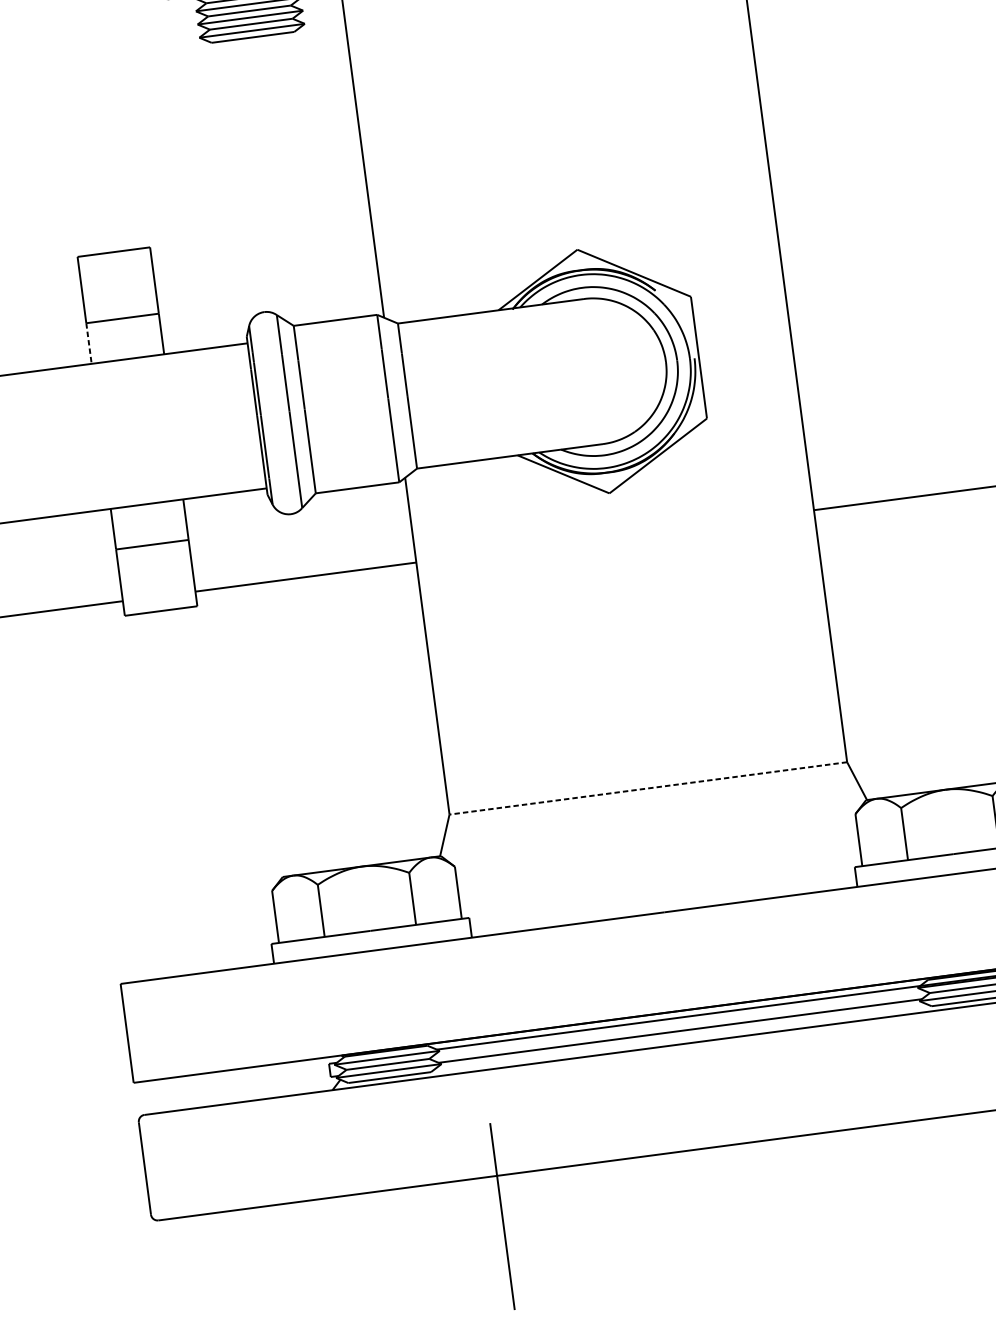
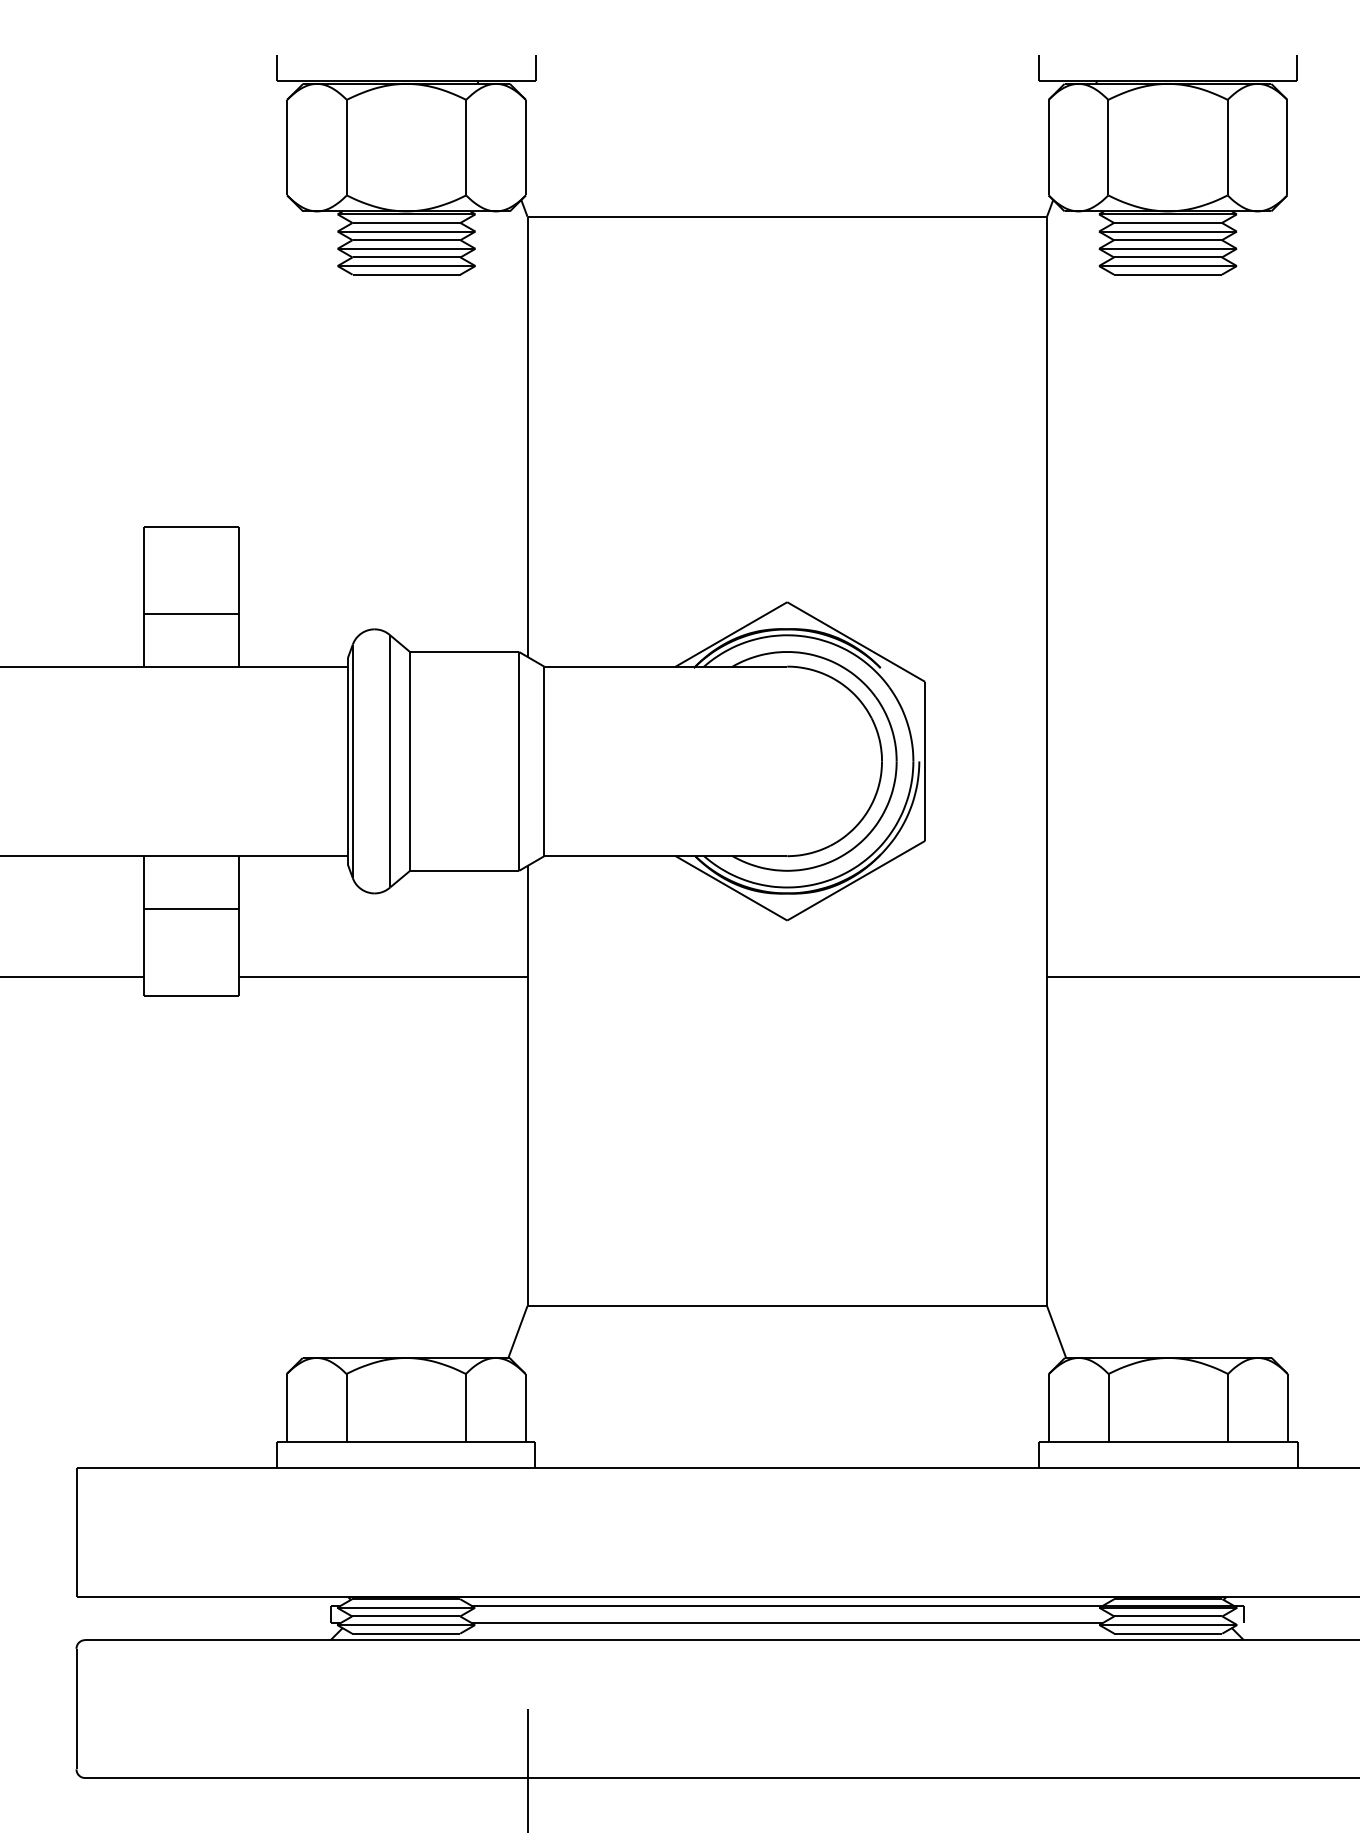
line: (89, 343) -> (144, 640), dashed -> solid
line: (648, 788) -> (787, 1306), dashed -> solid

